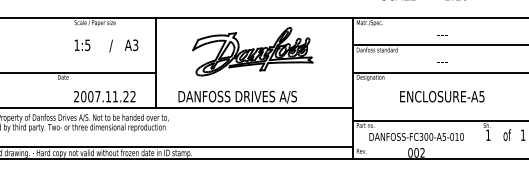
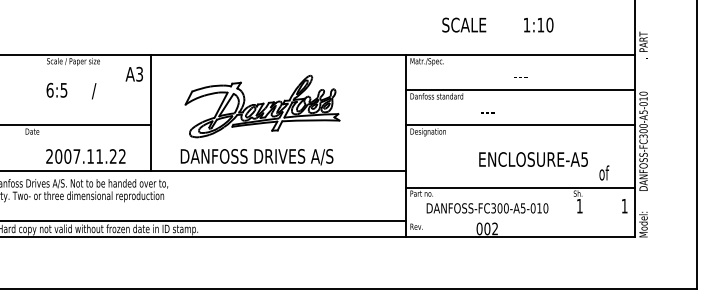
text: (76, 44) -> (49, 89), 1:5 -> 6:5
text: (130, 44) -> (133, 73), moved
part: (252, 51) -> (262, 106), moved
text: (442, 62) -> (487, 112), moved
text: (442, 96) -> (533, 159), moved
text: (507, 134) -> (604, 172), moved

